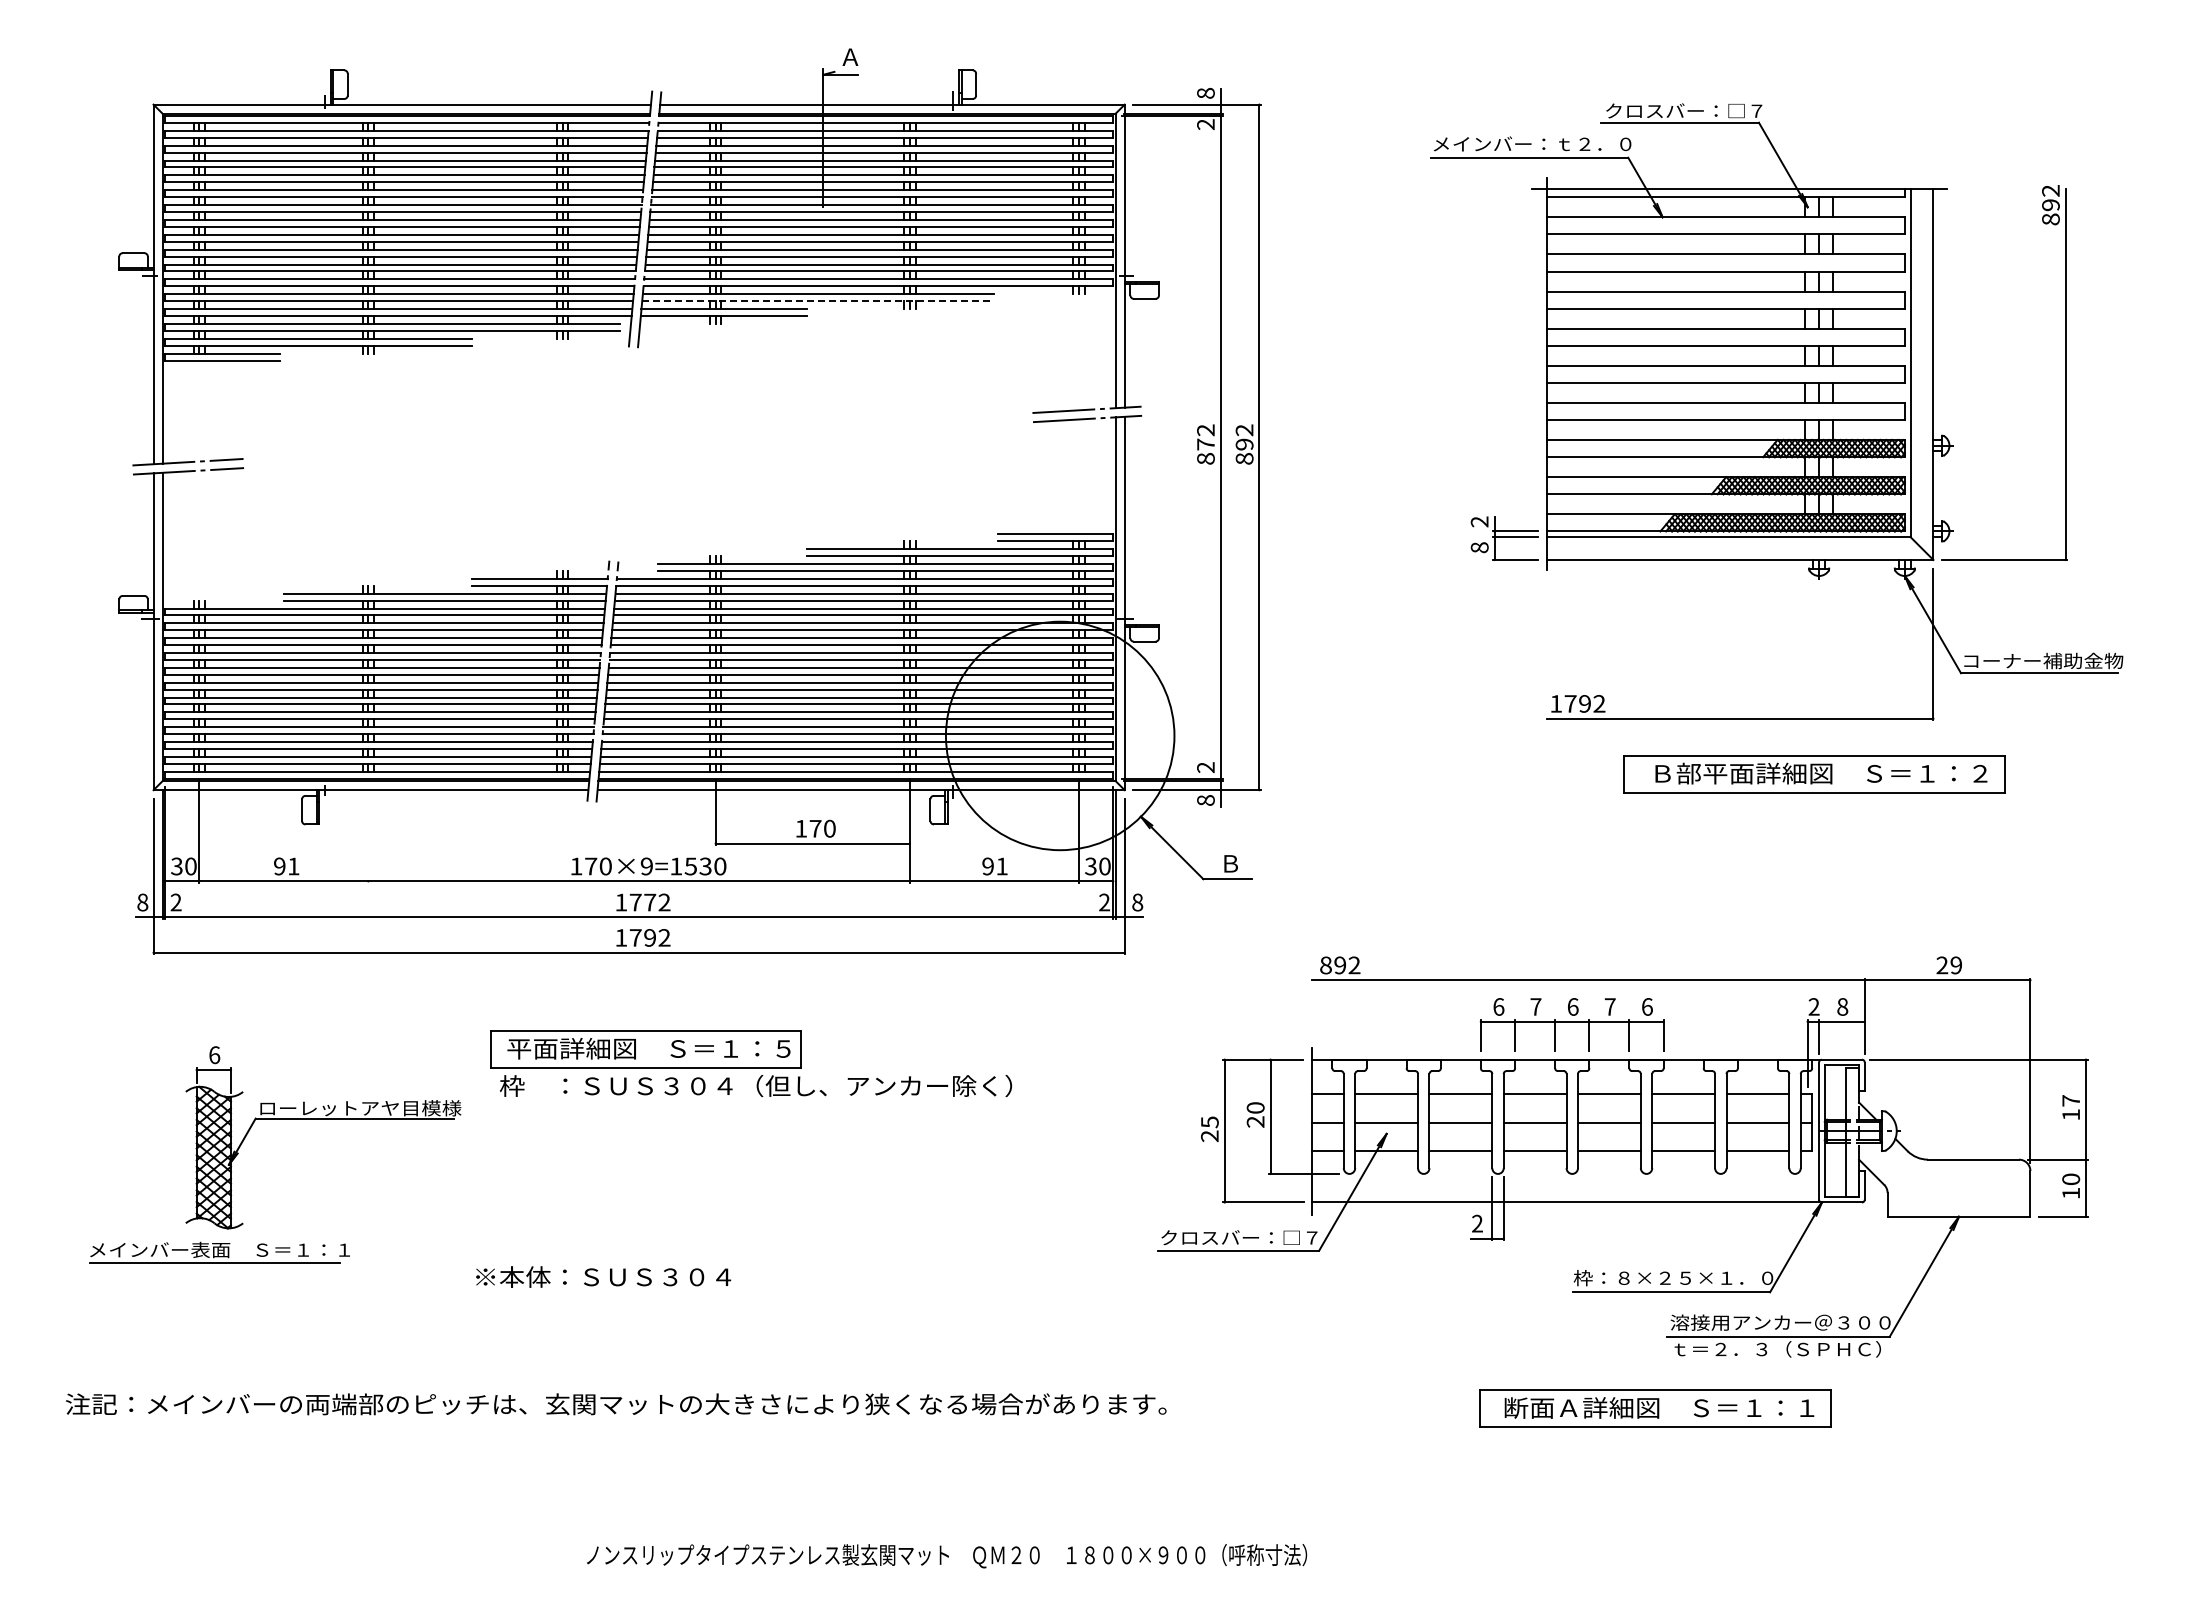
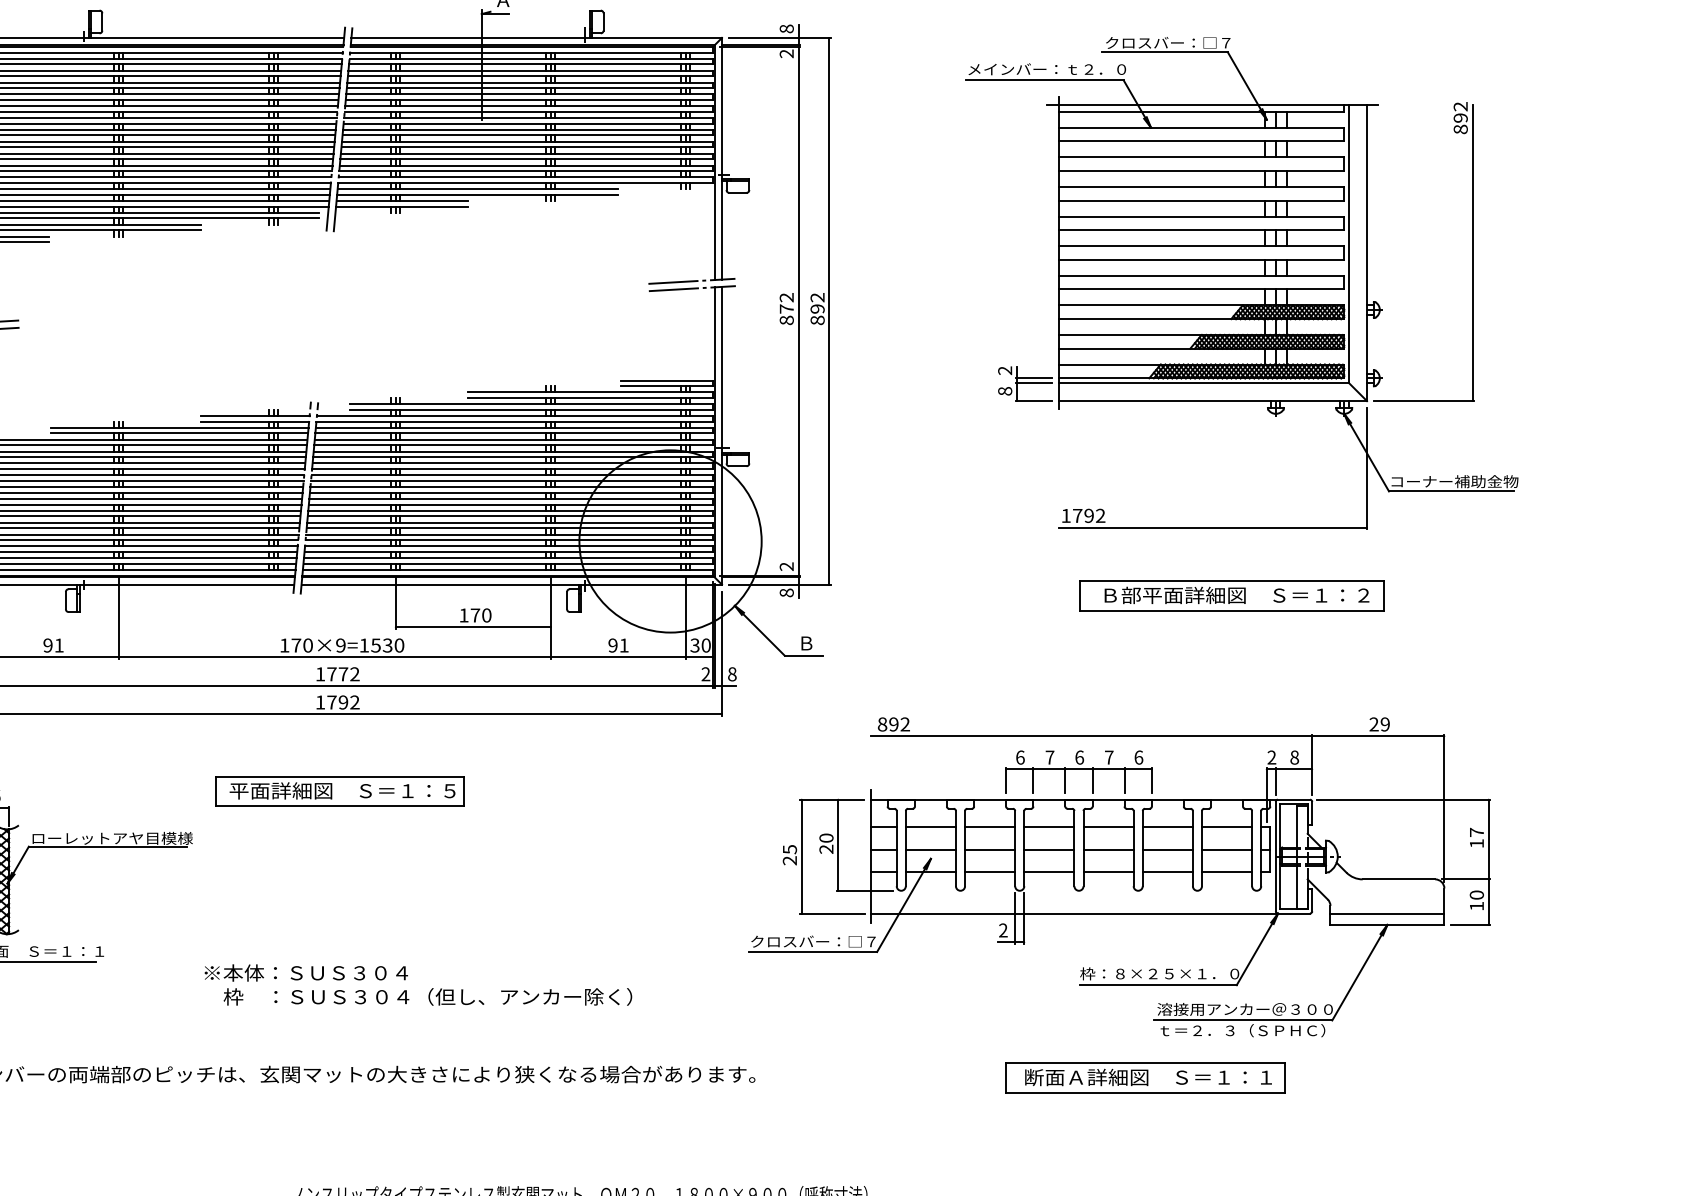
line: (818, 301) -> (477, 194), dashed -> solid
part: (1814, 774) -> (1231, 596), moved
line: (368, 831) -> (118, 617), added
text: (756, 1086) -> (428, 997), moved
line: (1958, 1203) -> (1387, 914), added

